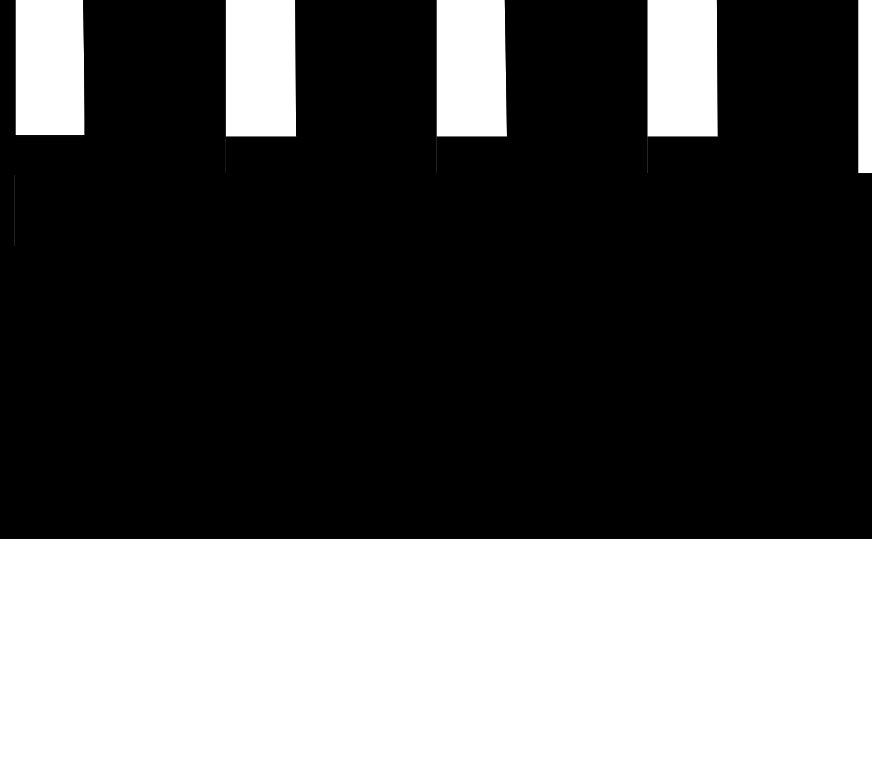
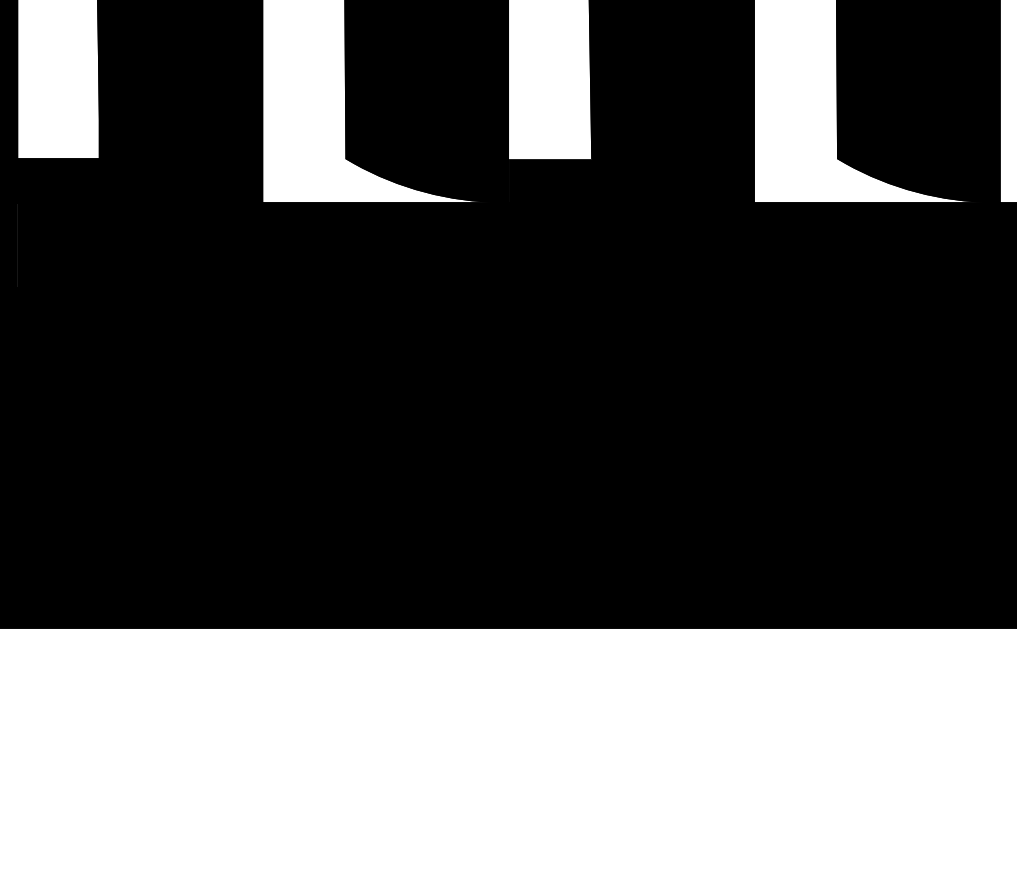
fill: (327, 154) -> (382, 180), removed
fill: (749, 154) -> (873, 180), removed

